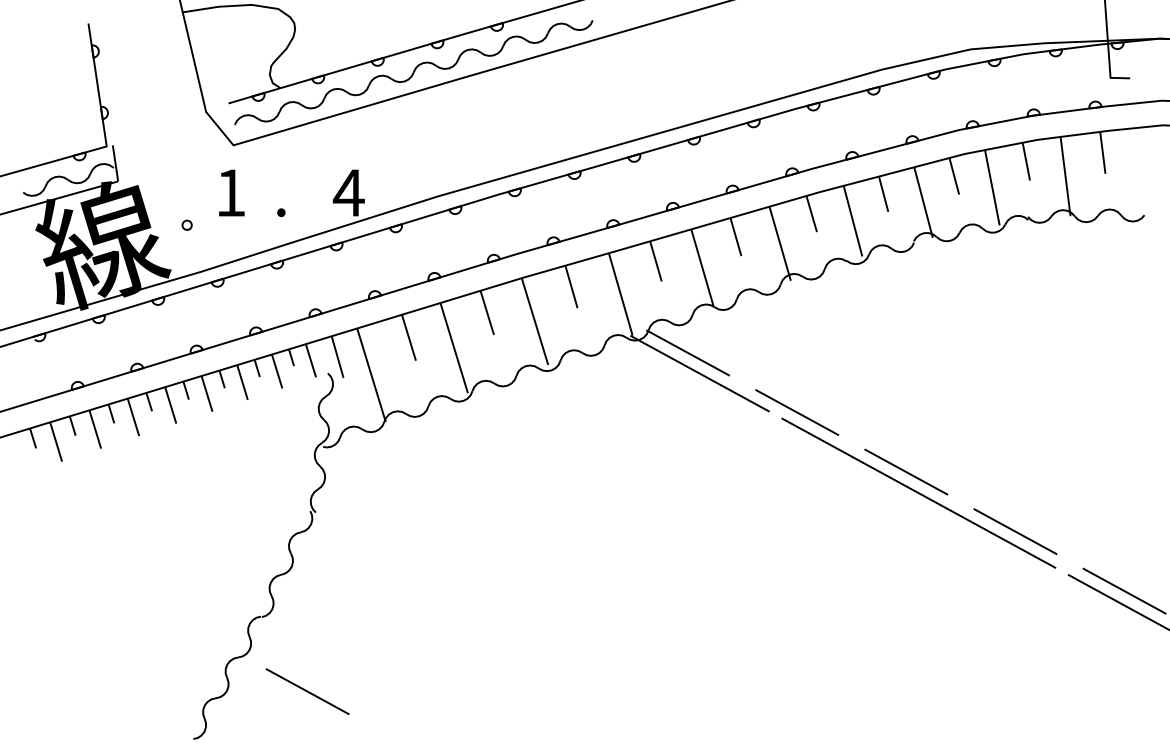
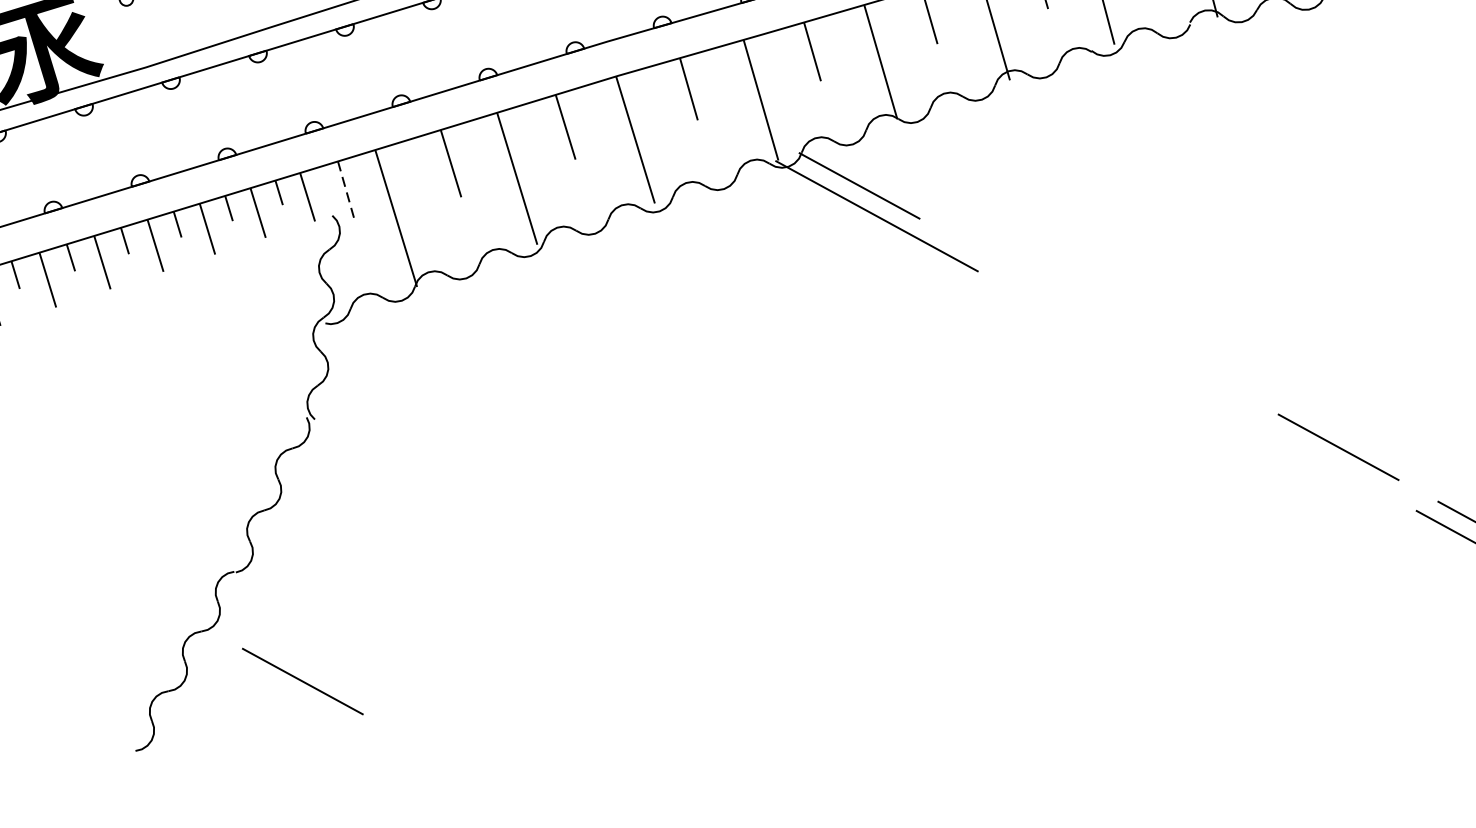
line: (337, 357) -> (346, 192), solid -> dashed
line: (797, 412) -> (1019, 273), removed
line: (906, 471) -> (1179, 359), removed
line: (918, 492) -> (1196, 390), removed

